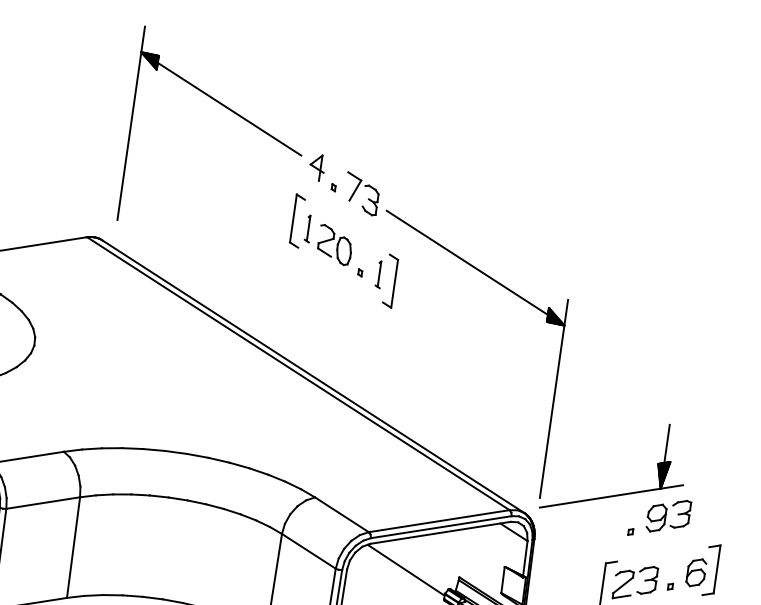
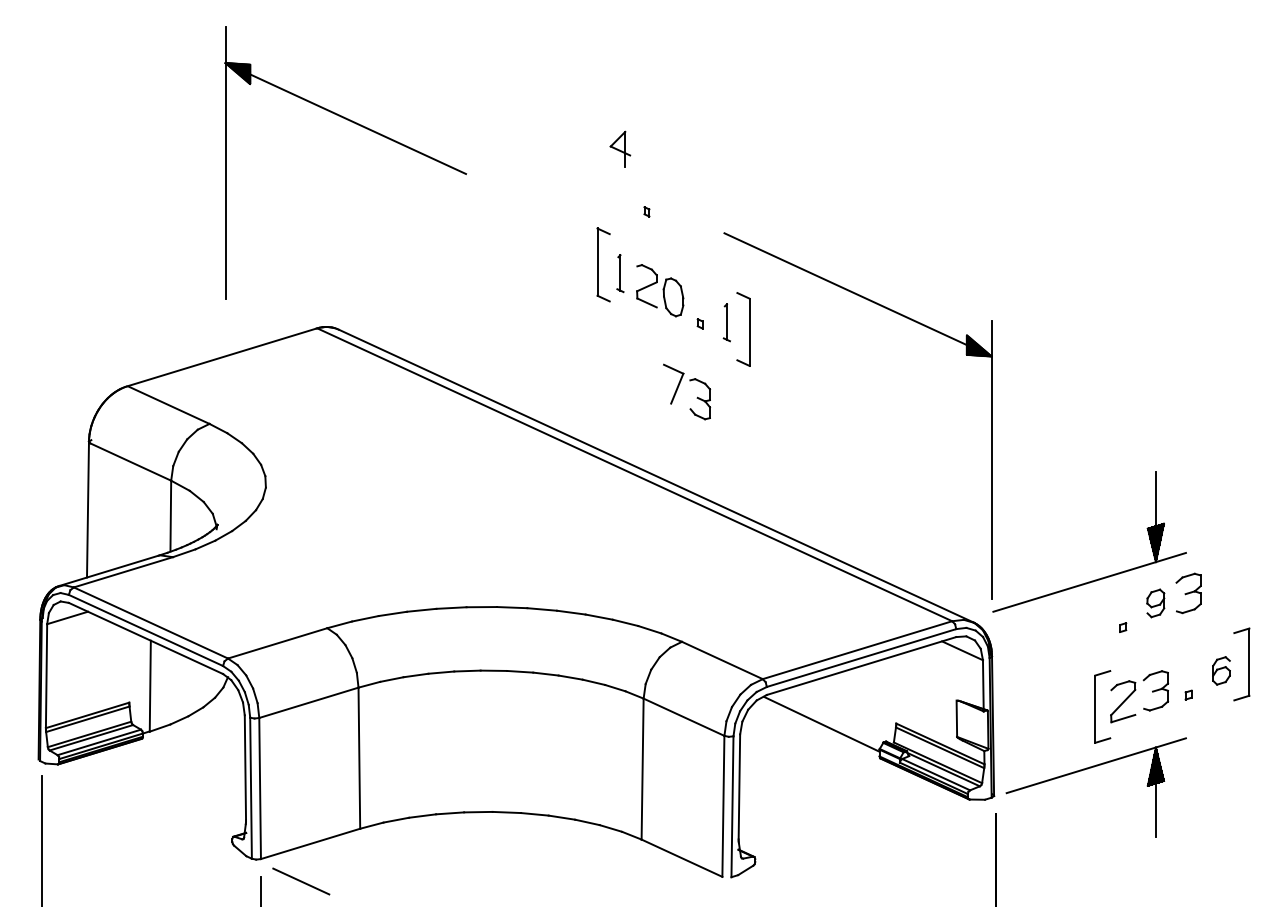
part: (232, 111) -> (362, 127), moved
part: (317, 166) -> (620, 148), moved
part: (357, 189) -> (679, 386), moved
part: (656, 518) -> (1155, 603), size x0.7
part: (696, 572) -> (1221, 670), size x0.7

